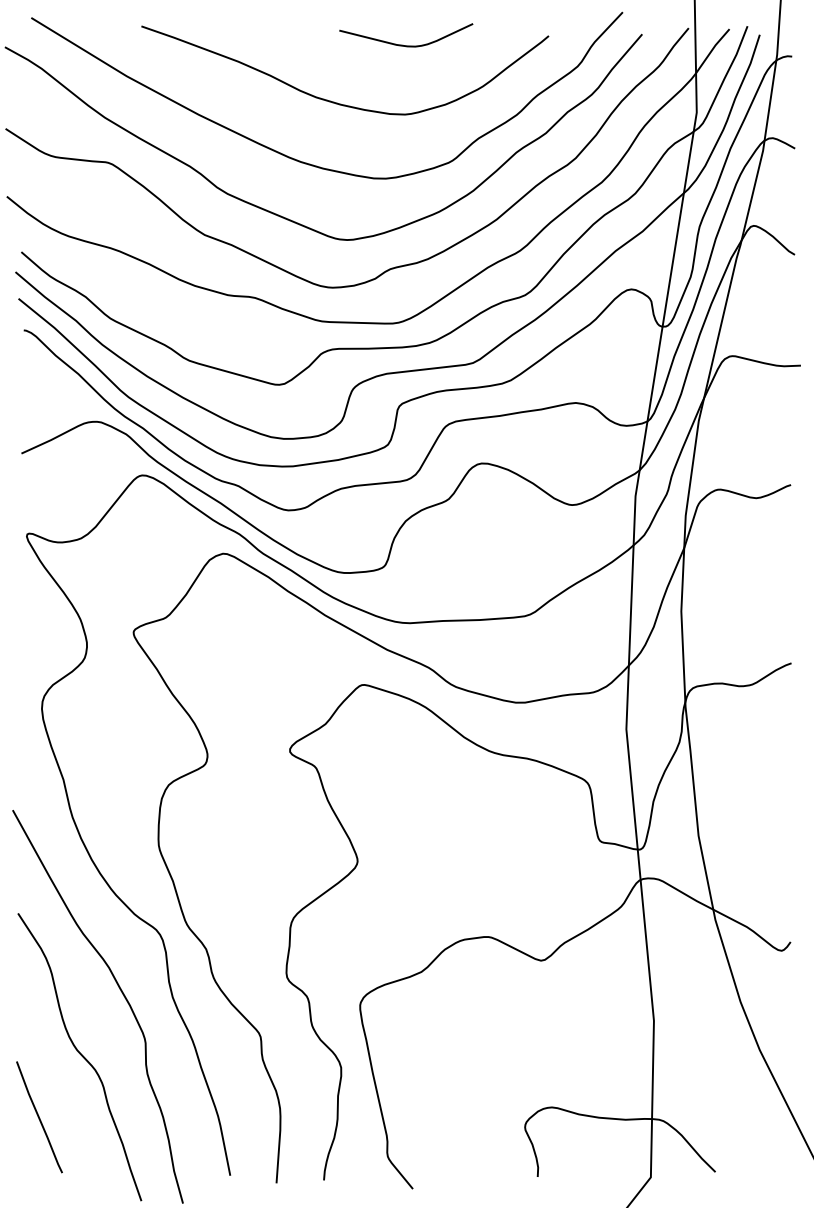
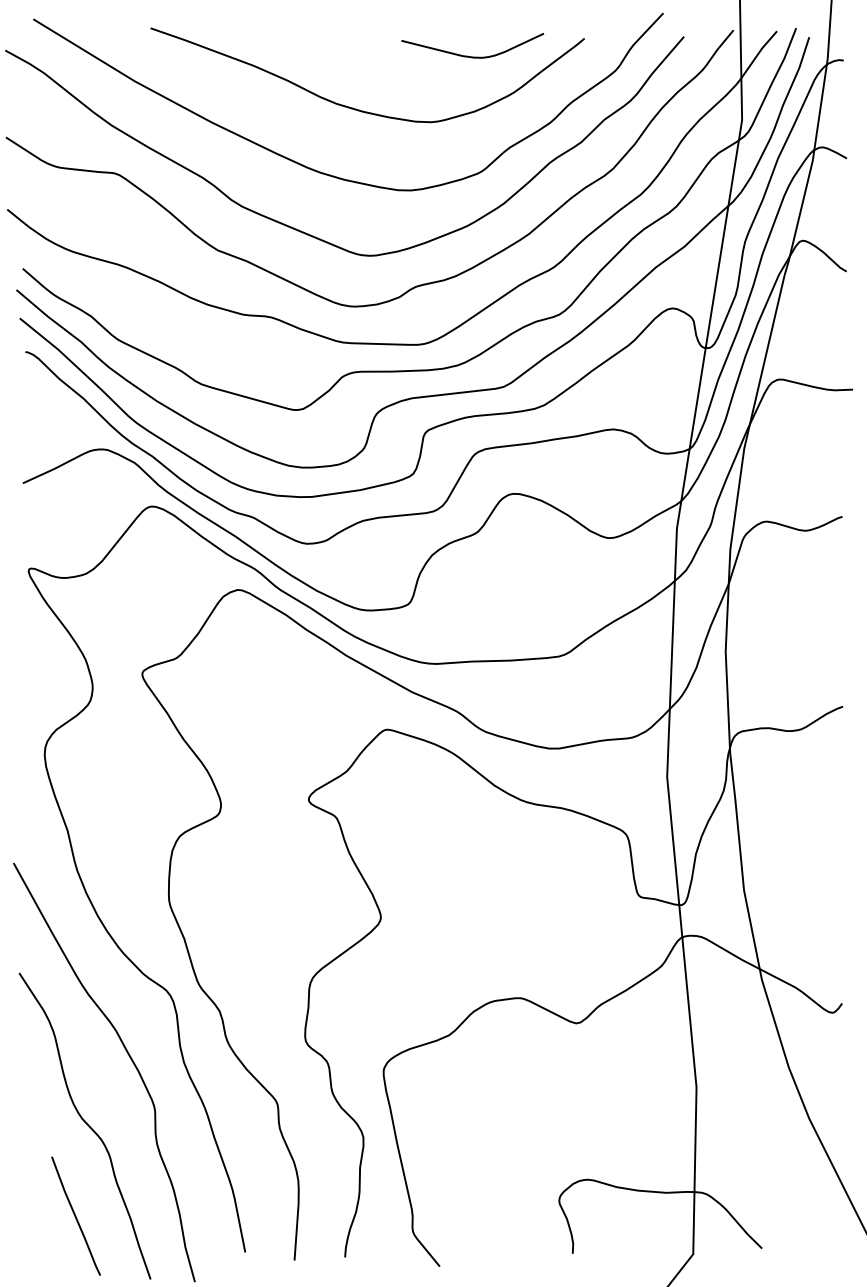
curve: (406, 45) -> (472, 56), moved
line: (38, 1116) -> (75, 1215), moved

